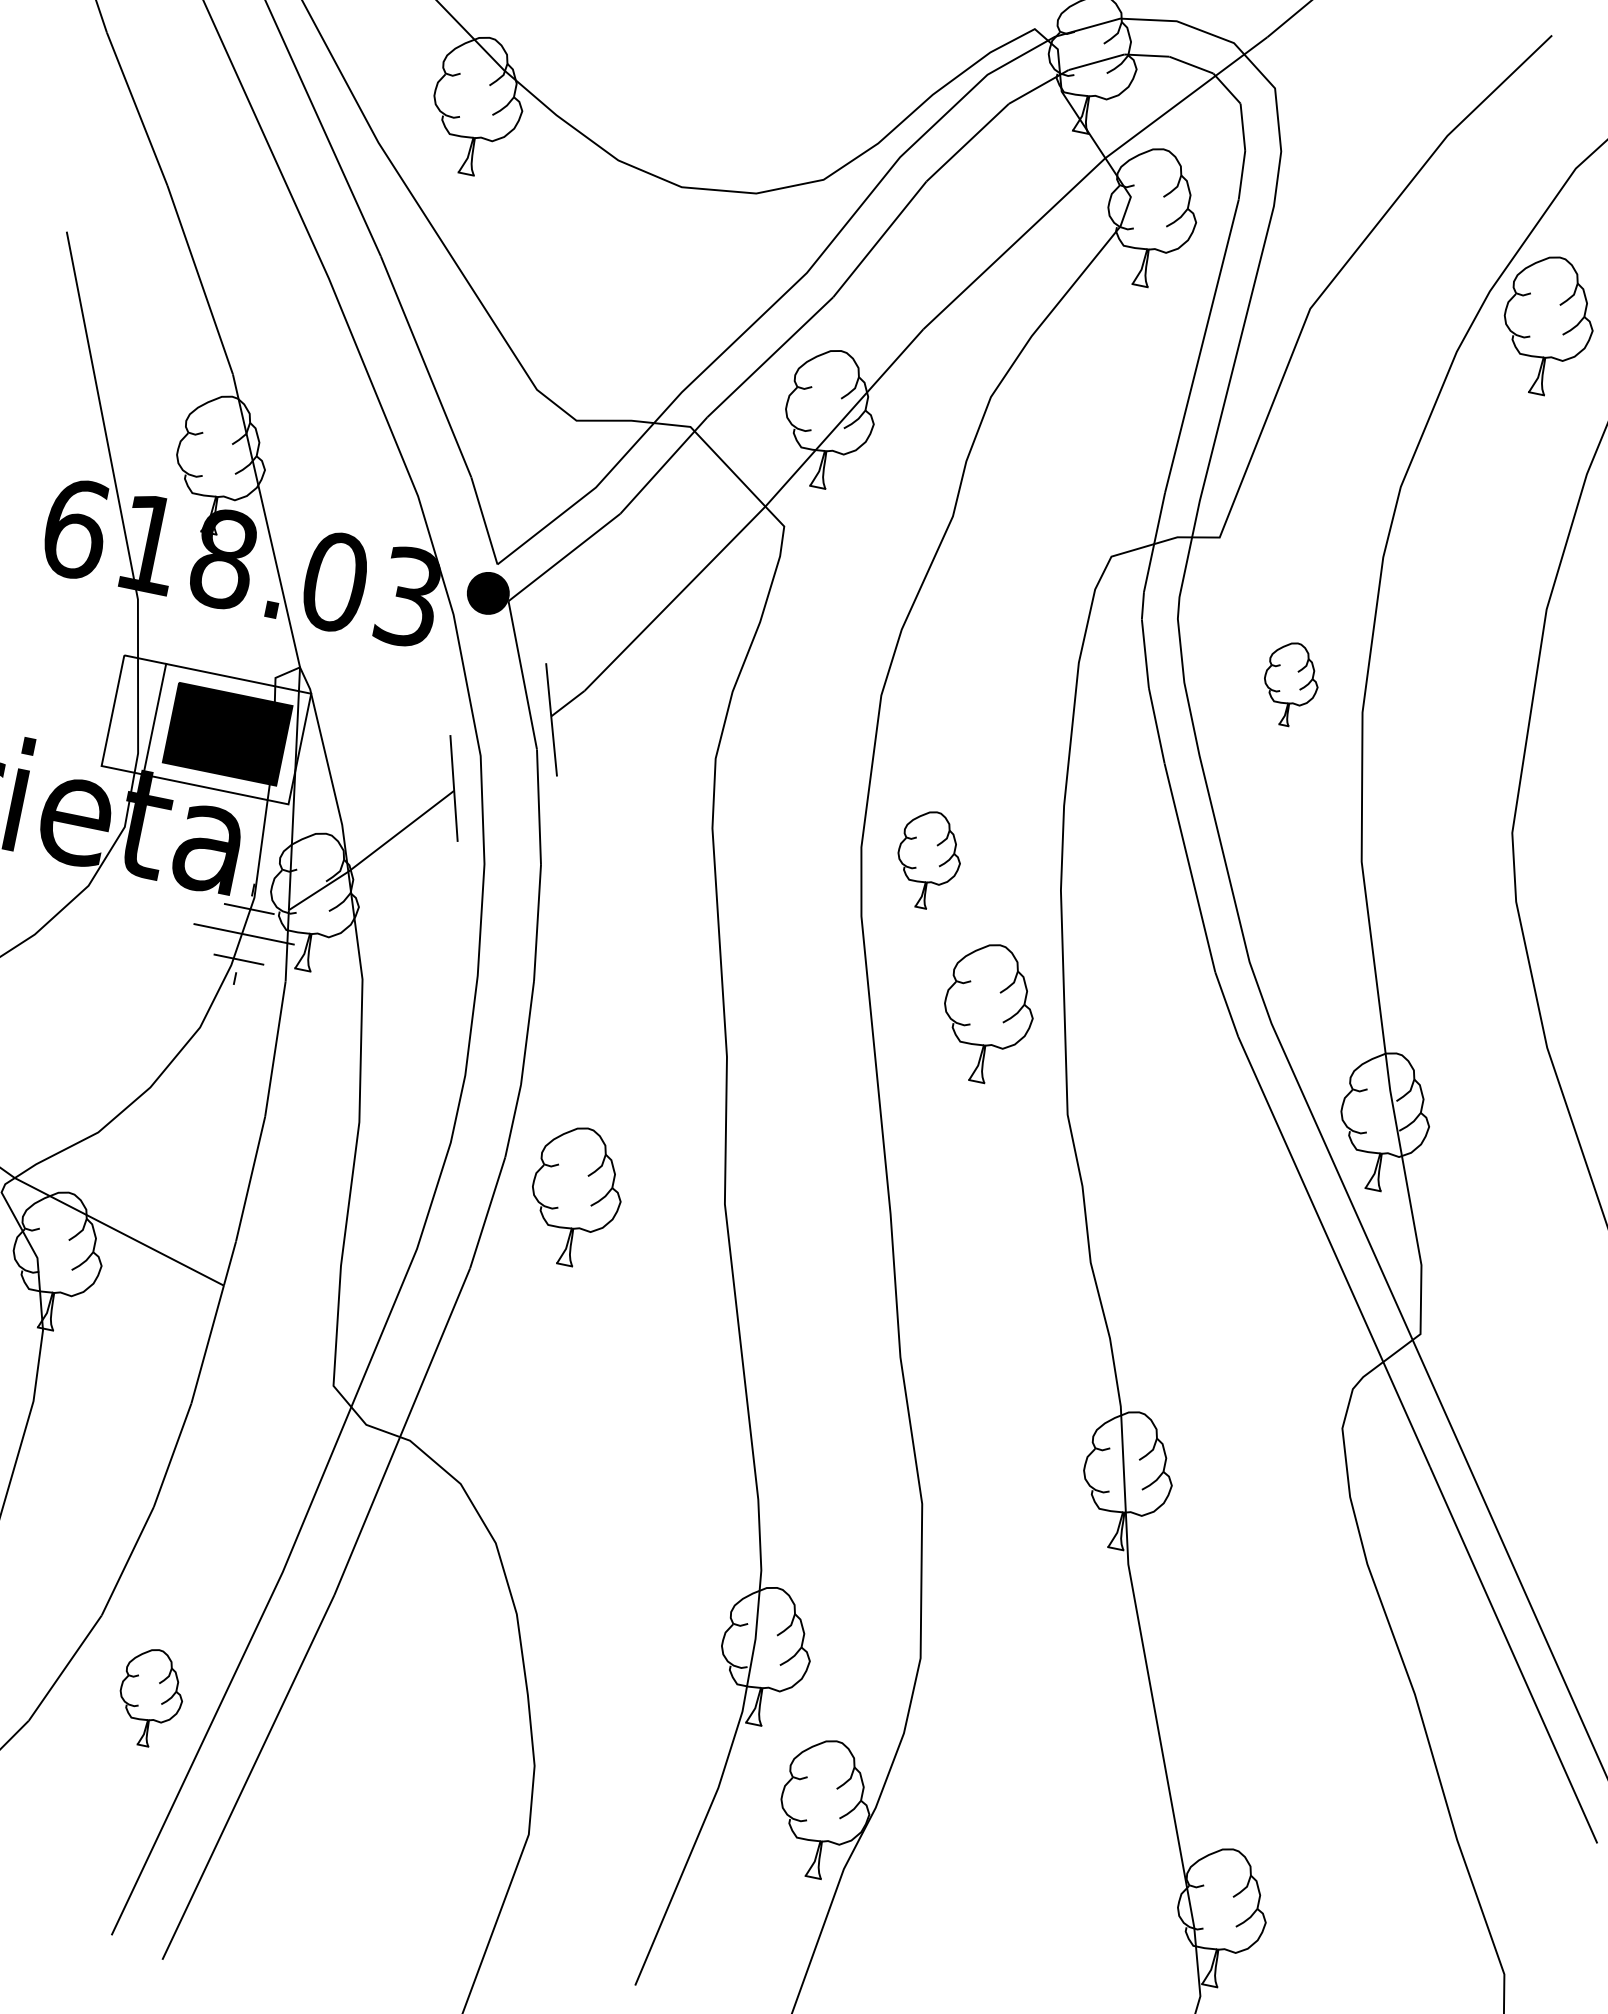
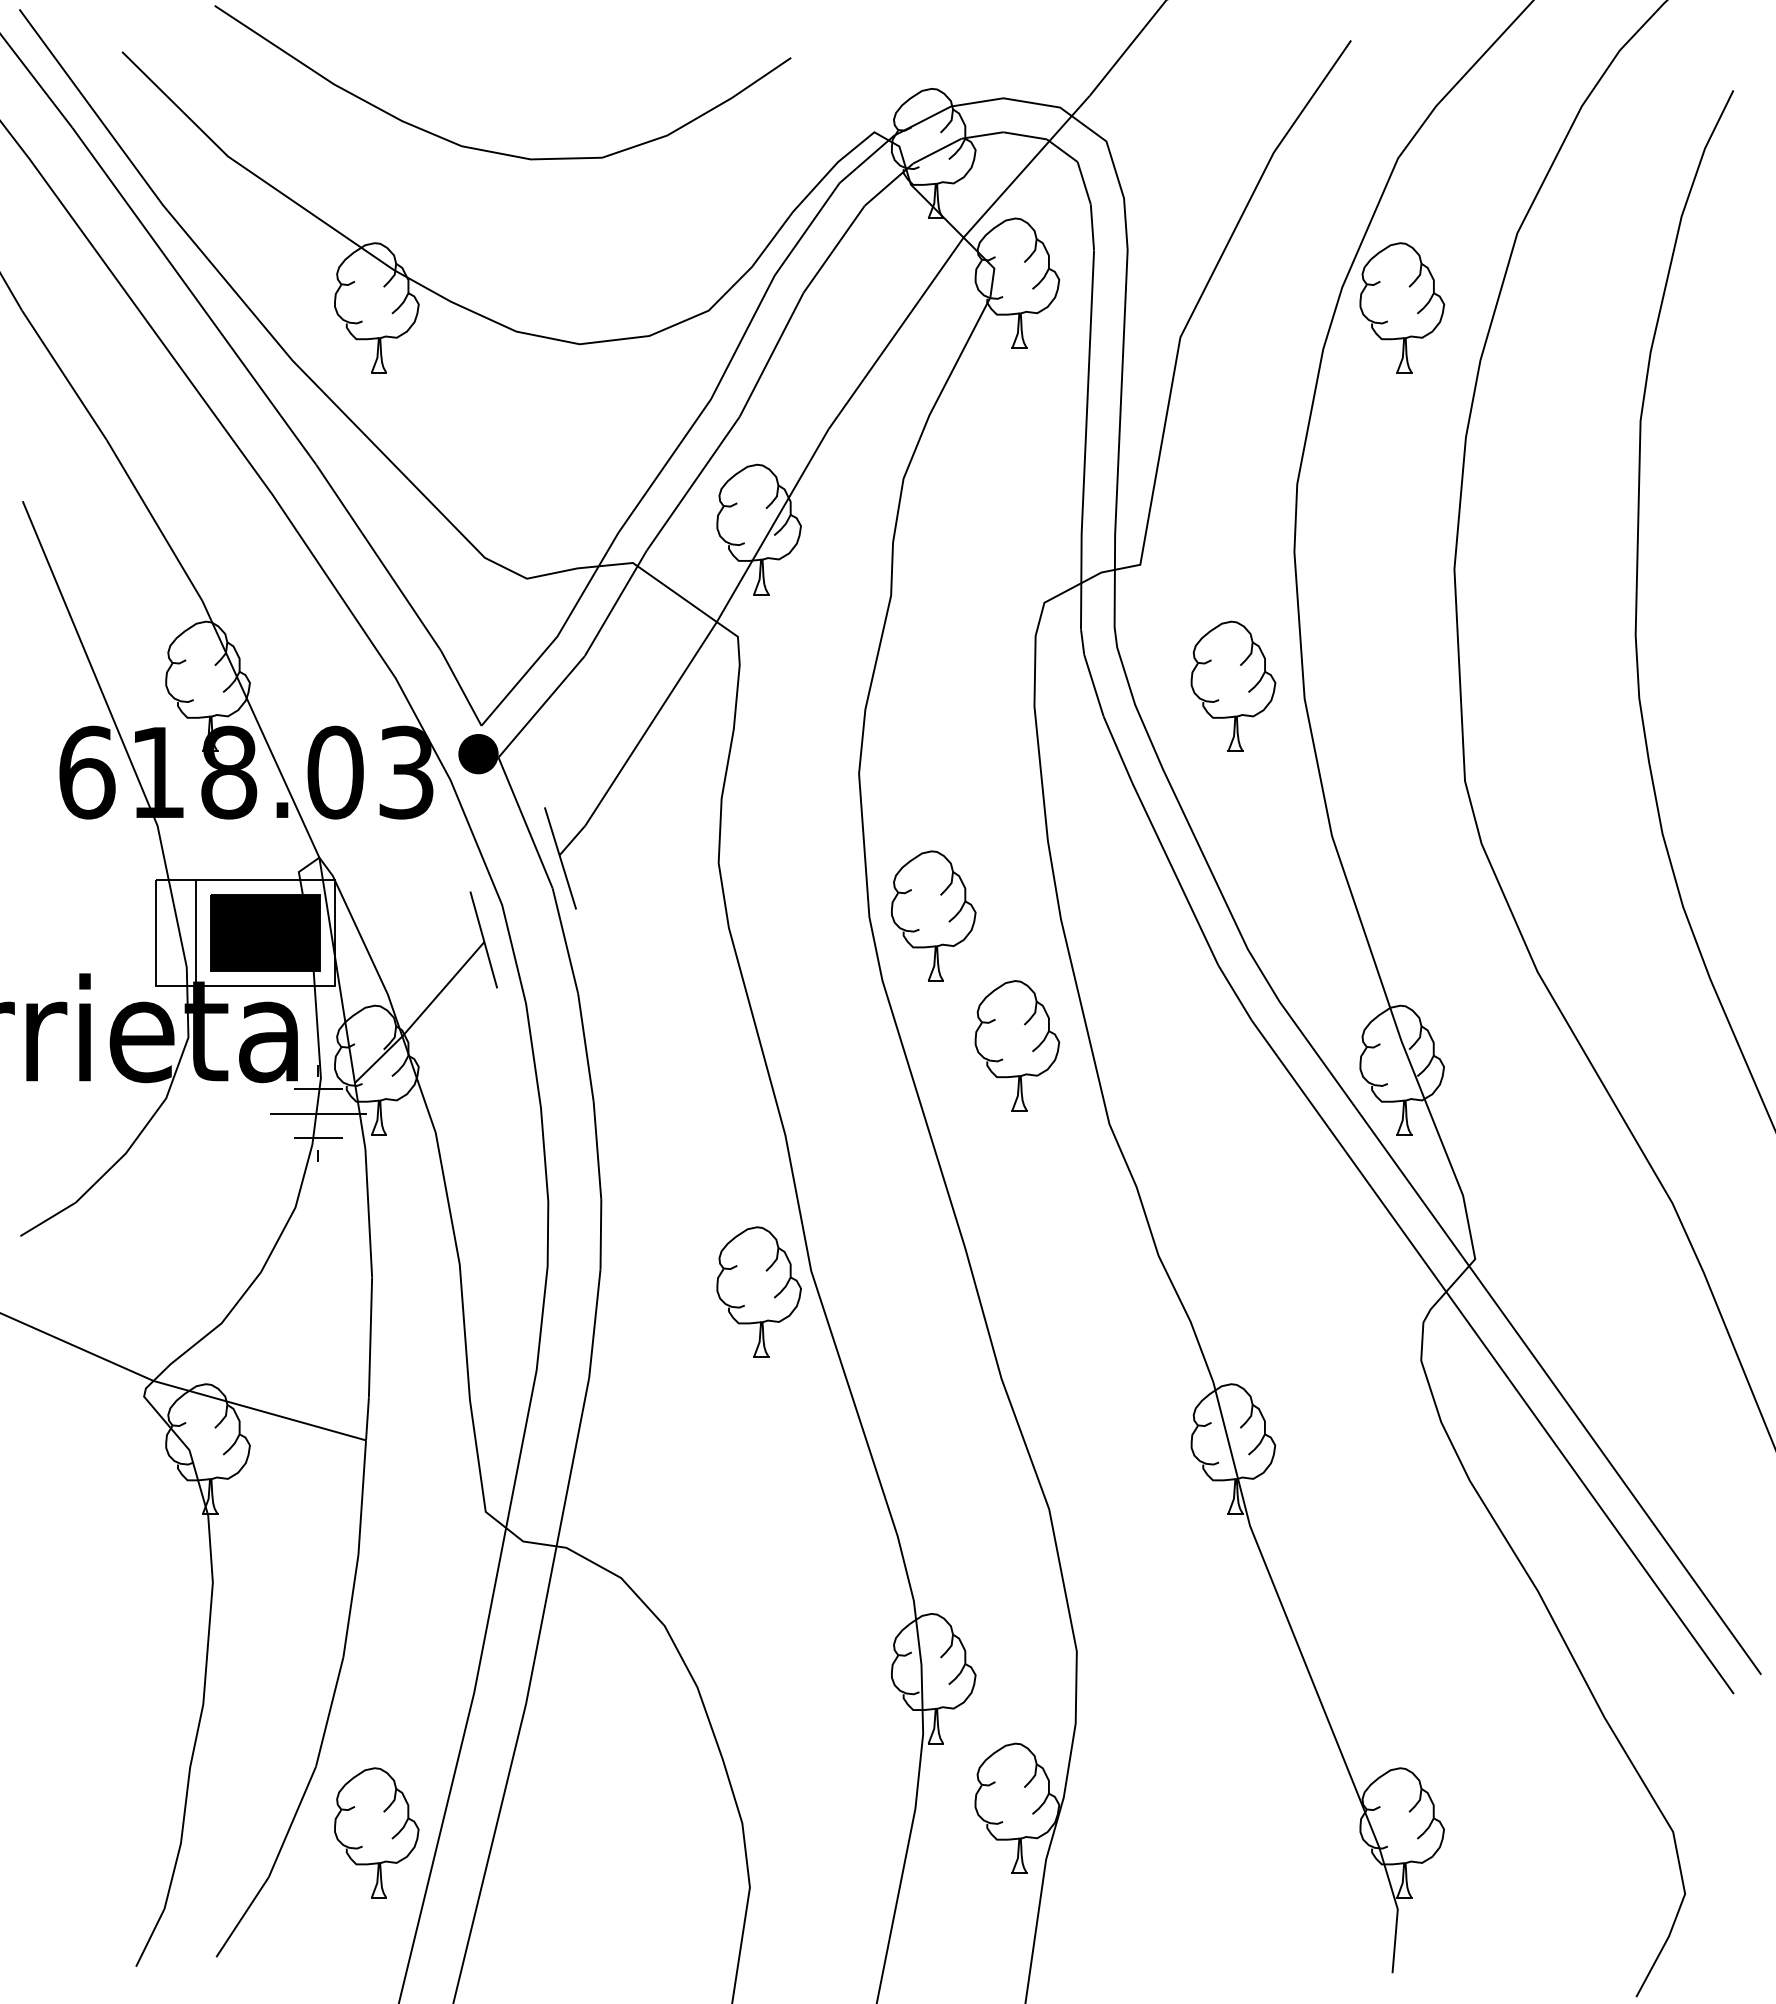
part: (1291, 683) -> (1233, 685), size x1.67
part: (928, 859) -> (933, 915), size x1.43
part: (575, 1195) -> (758, 1291), moved
part: (150, 1697) -> (376, 1832), size x1.43

